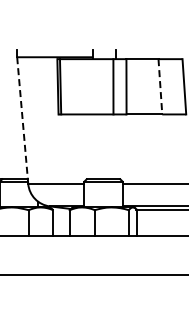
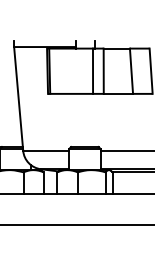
line: (160, 86) -> (131, 70), dashed -> solid
line: (22, 120) -> (18, 98), dashed -> solid

